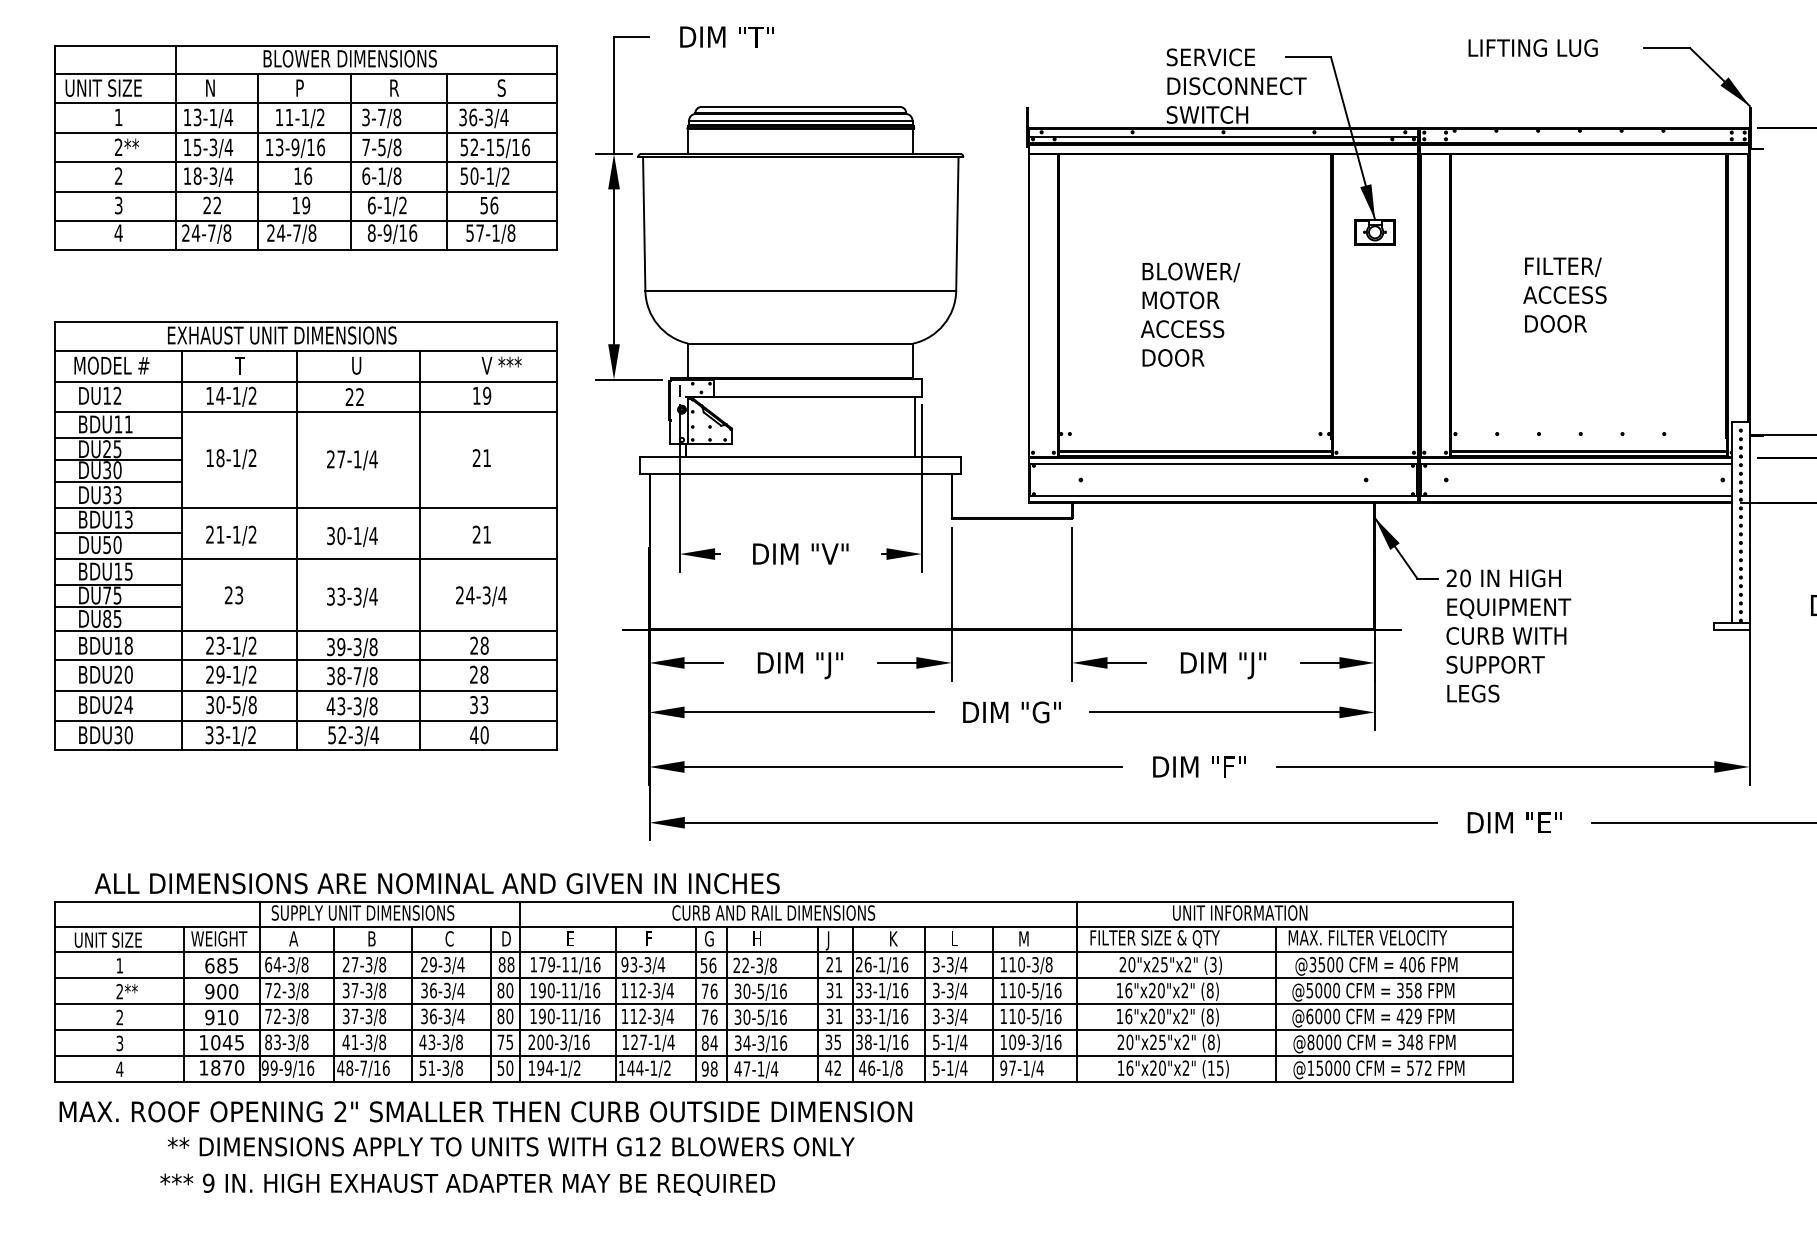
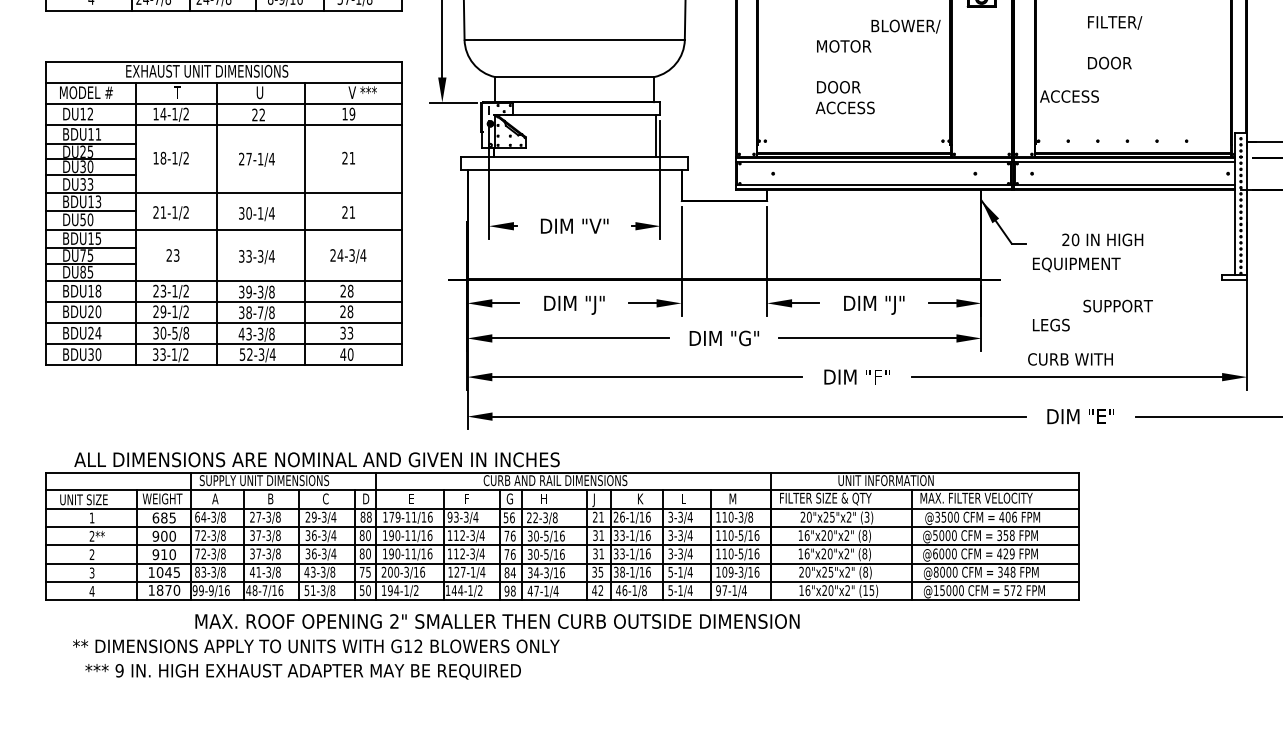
text: (1191, 272) -> (906, 26), moved
text: (1564, 294) -> (1069, 96), moved
text: (1182, 329) -> (845, 108), moved
text: (1503, 578) -> (1102, 239), moved
text: (1506, 635) -> (1070, 359), moved
text: (1495, 664) -> (1118, 305), moved
text: (485, 1111) -> (497, 621), moved
text: (511, 1146) -> (316, 646), moved
text: (467, 1184) -> (303, 671), moved

